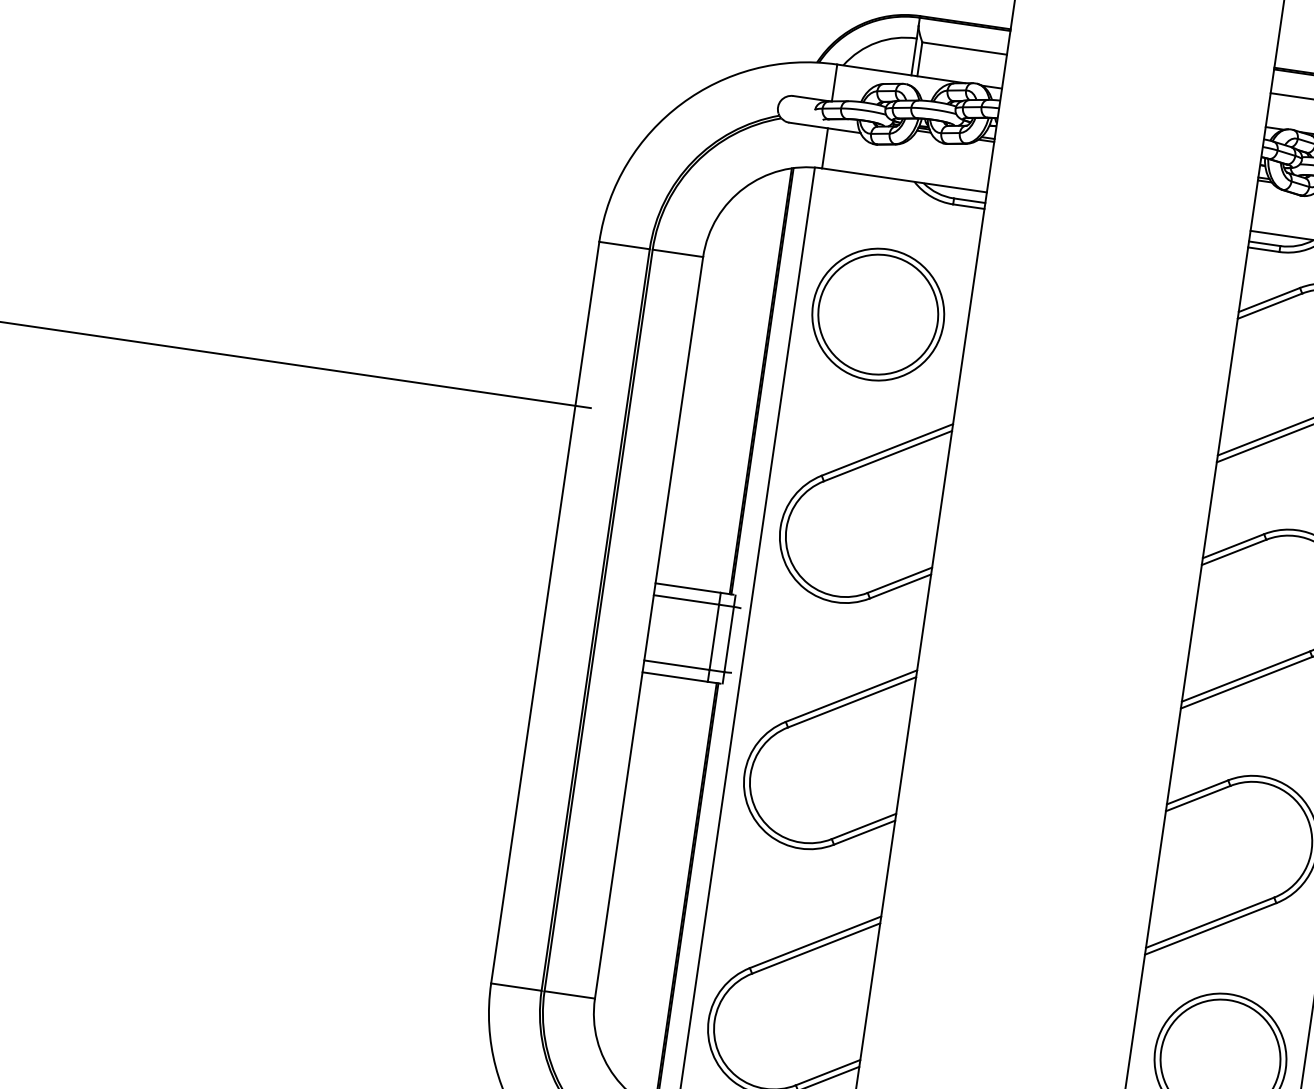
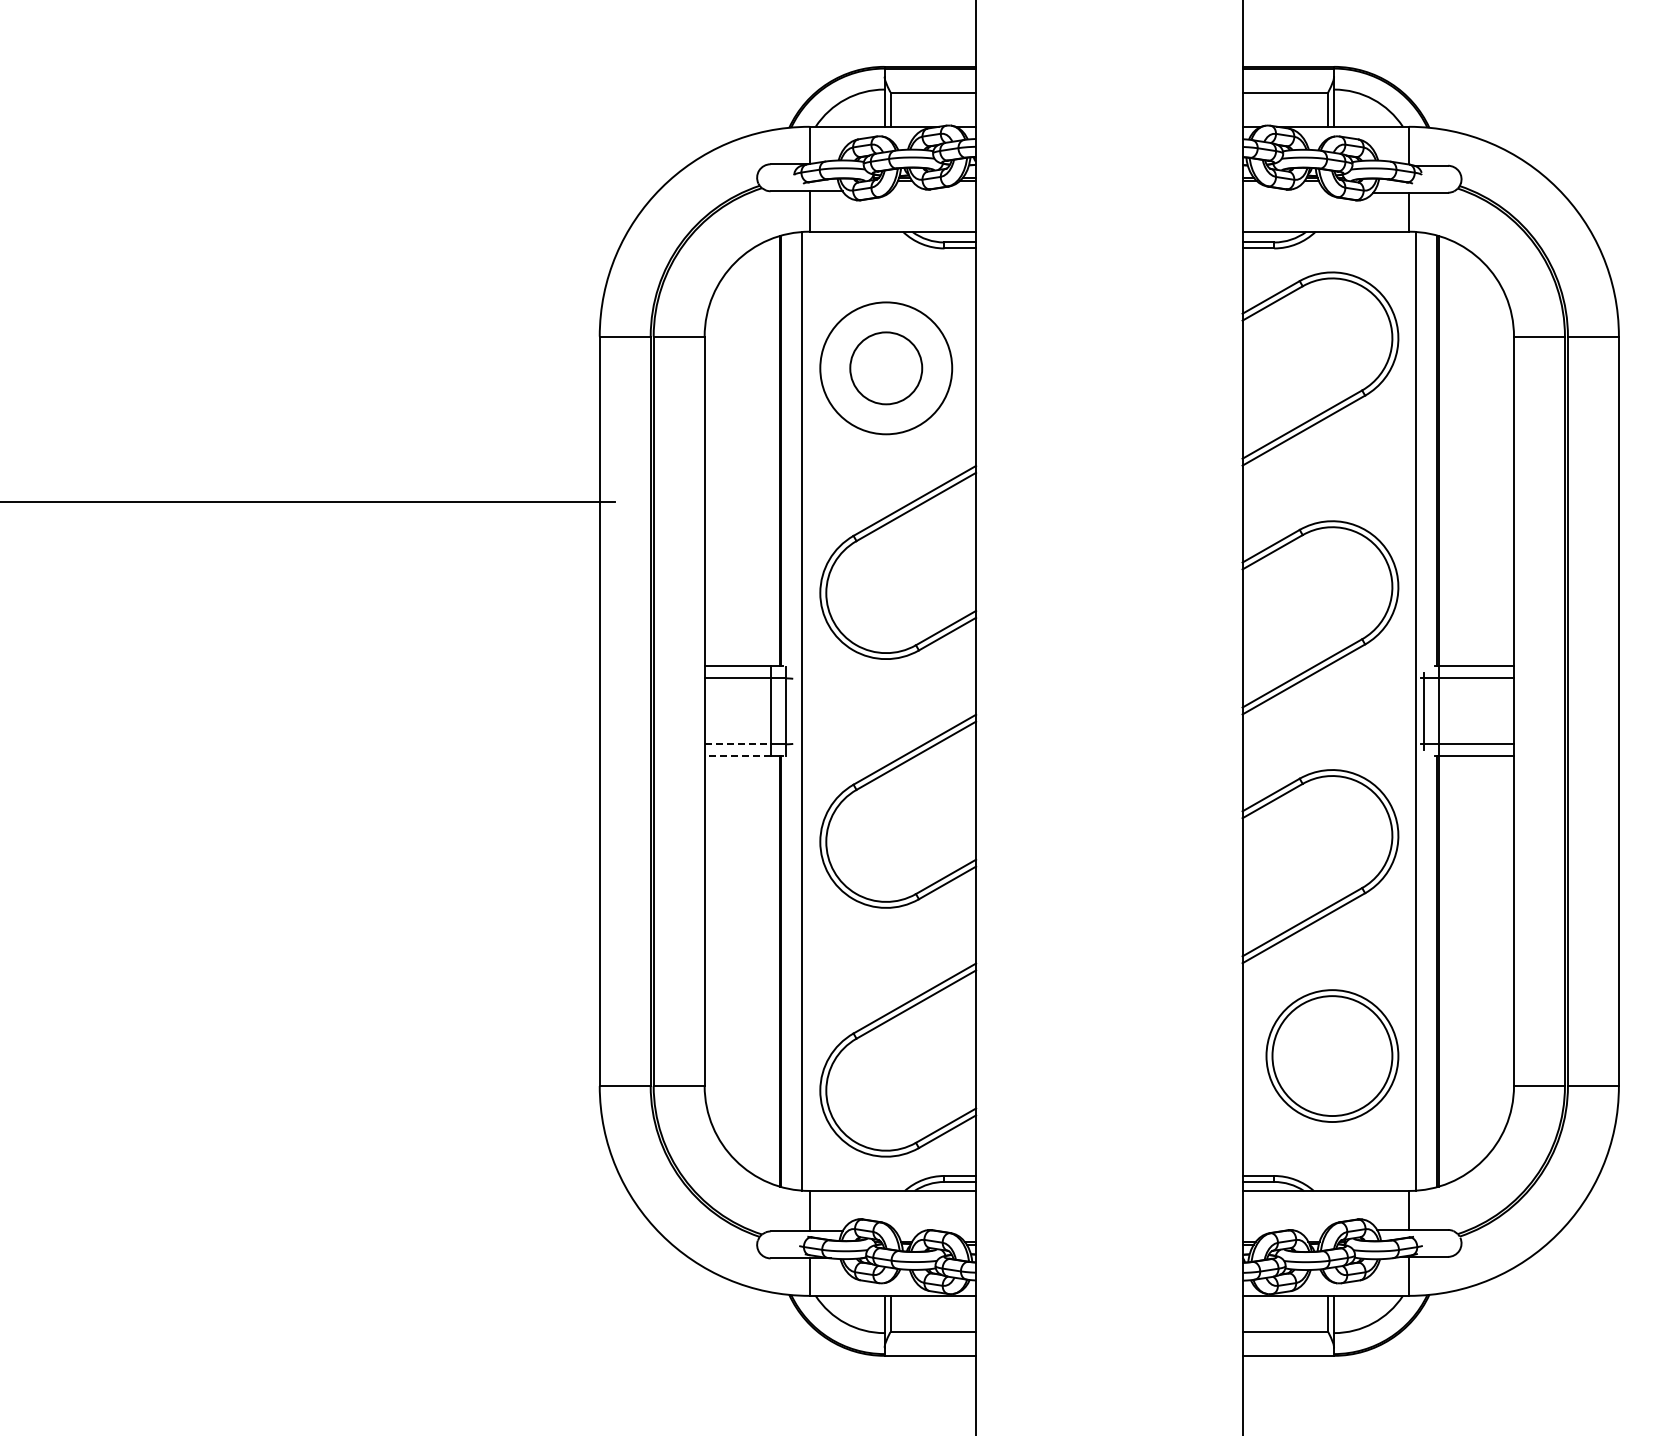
circle: (878, 314) -> (886, 368), size x0.6
line: (676, 665) -> (737, 744), solid -> dashed
line: (675, 677) -> (737, 756), solid -> dashed

